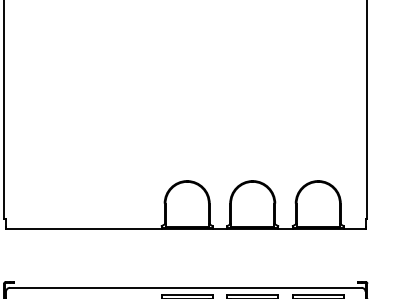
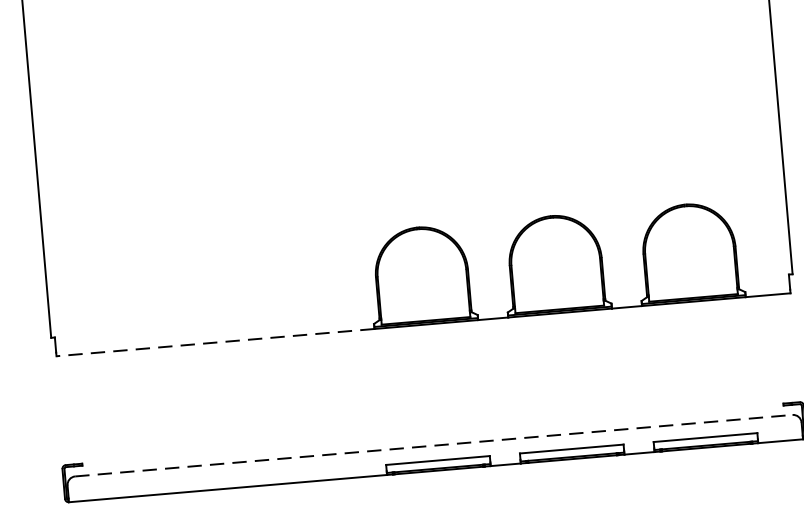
line: (83, 228) -> (214, 342), solid -> dashed
line: (185, 287) -> (433, 445), solid -> dashed

